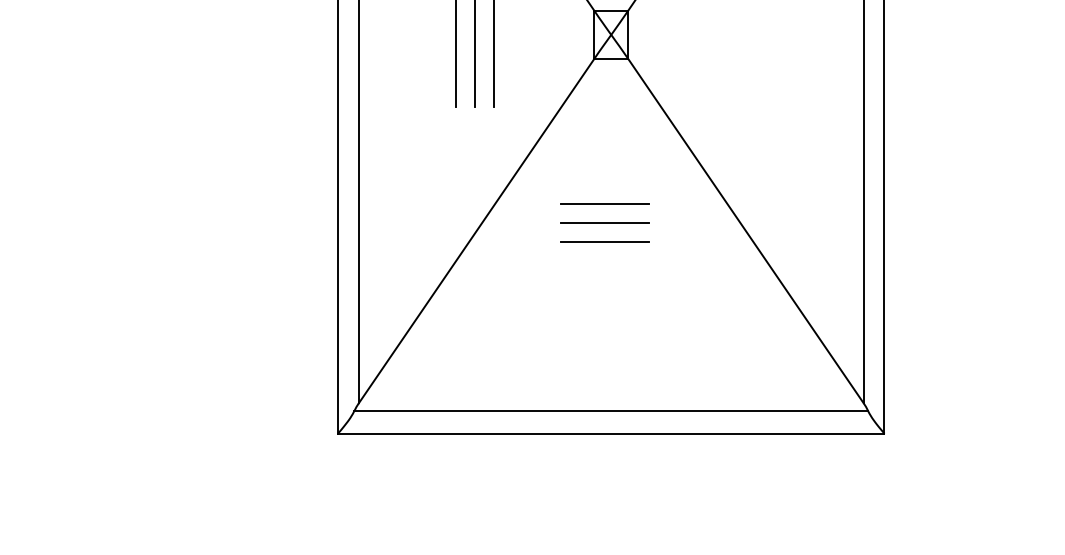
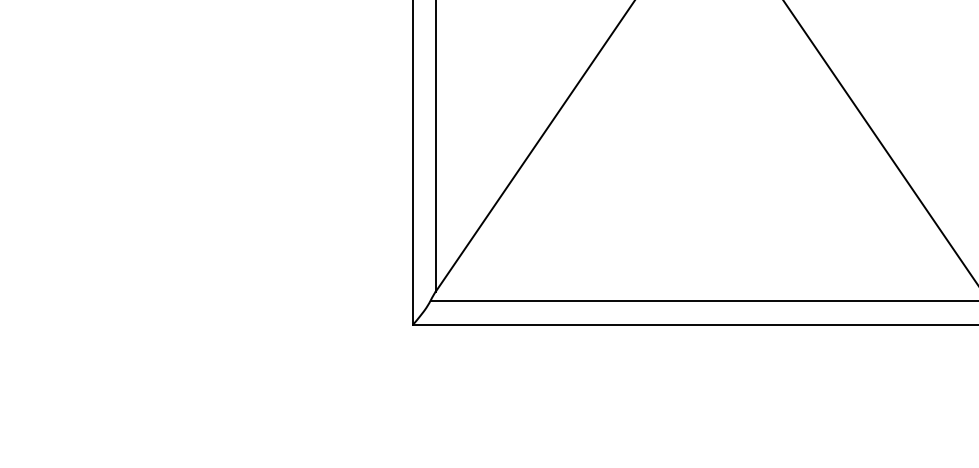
line: (604, 203) -> (701, 75), removed
line: (604, 222) -> (701, 95), removed
line: (604, 241) -> (701, 116), removed

